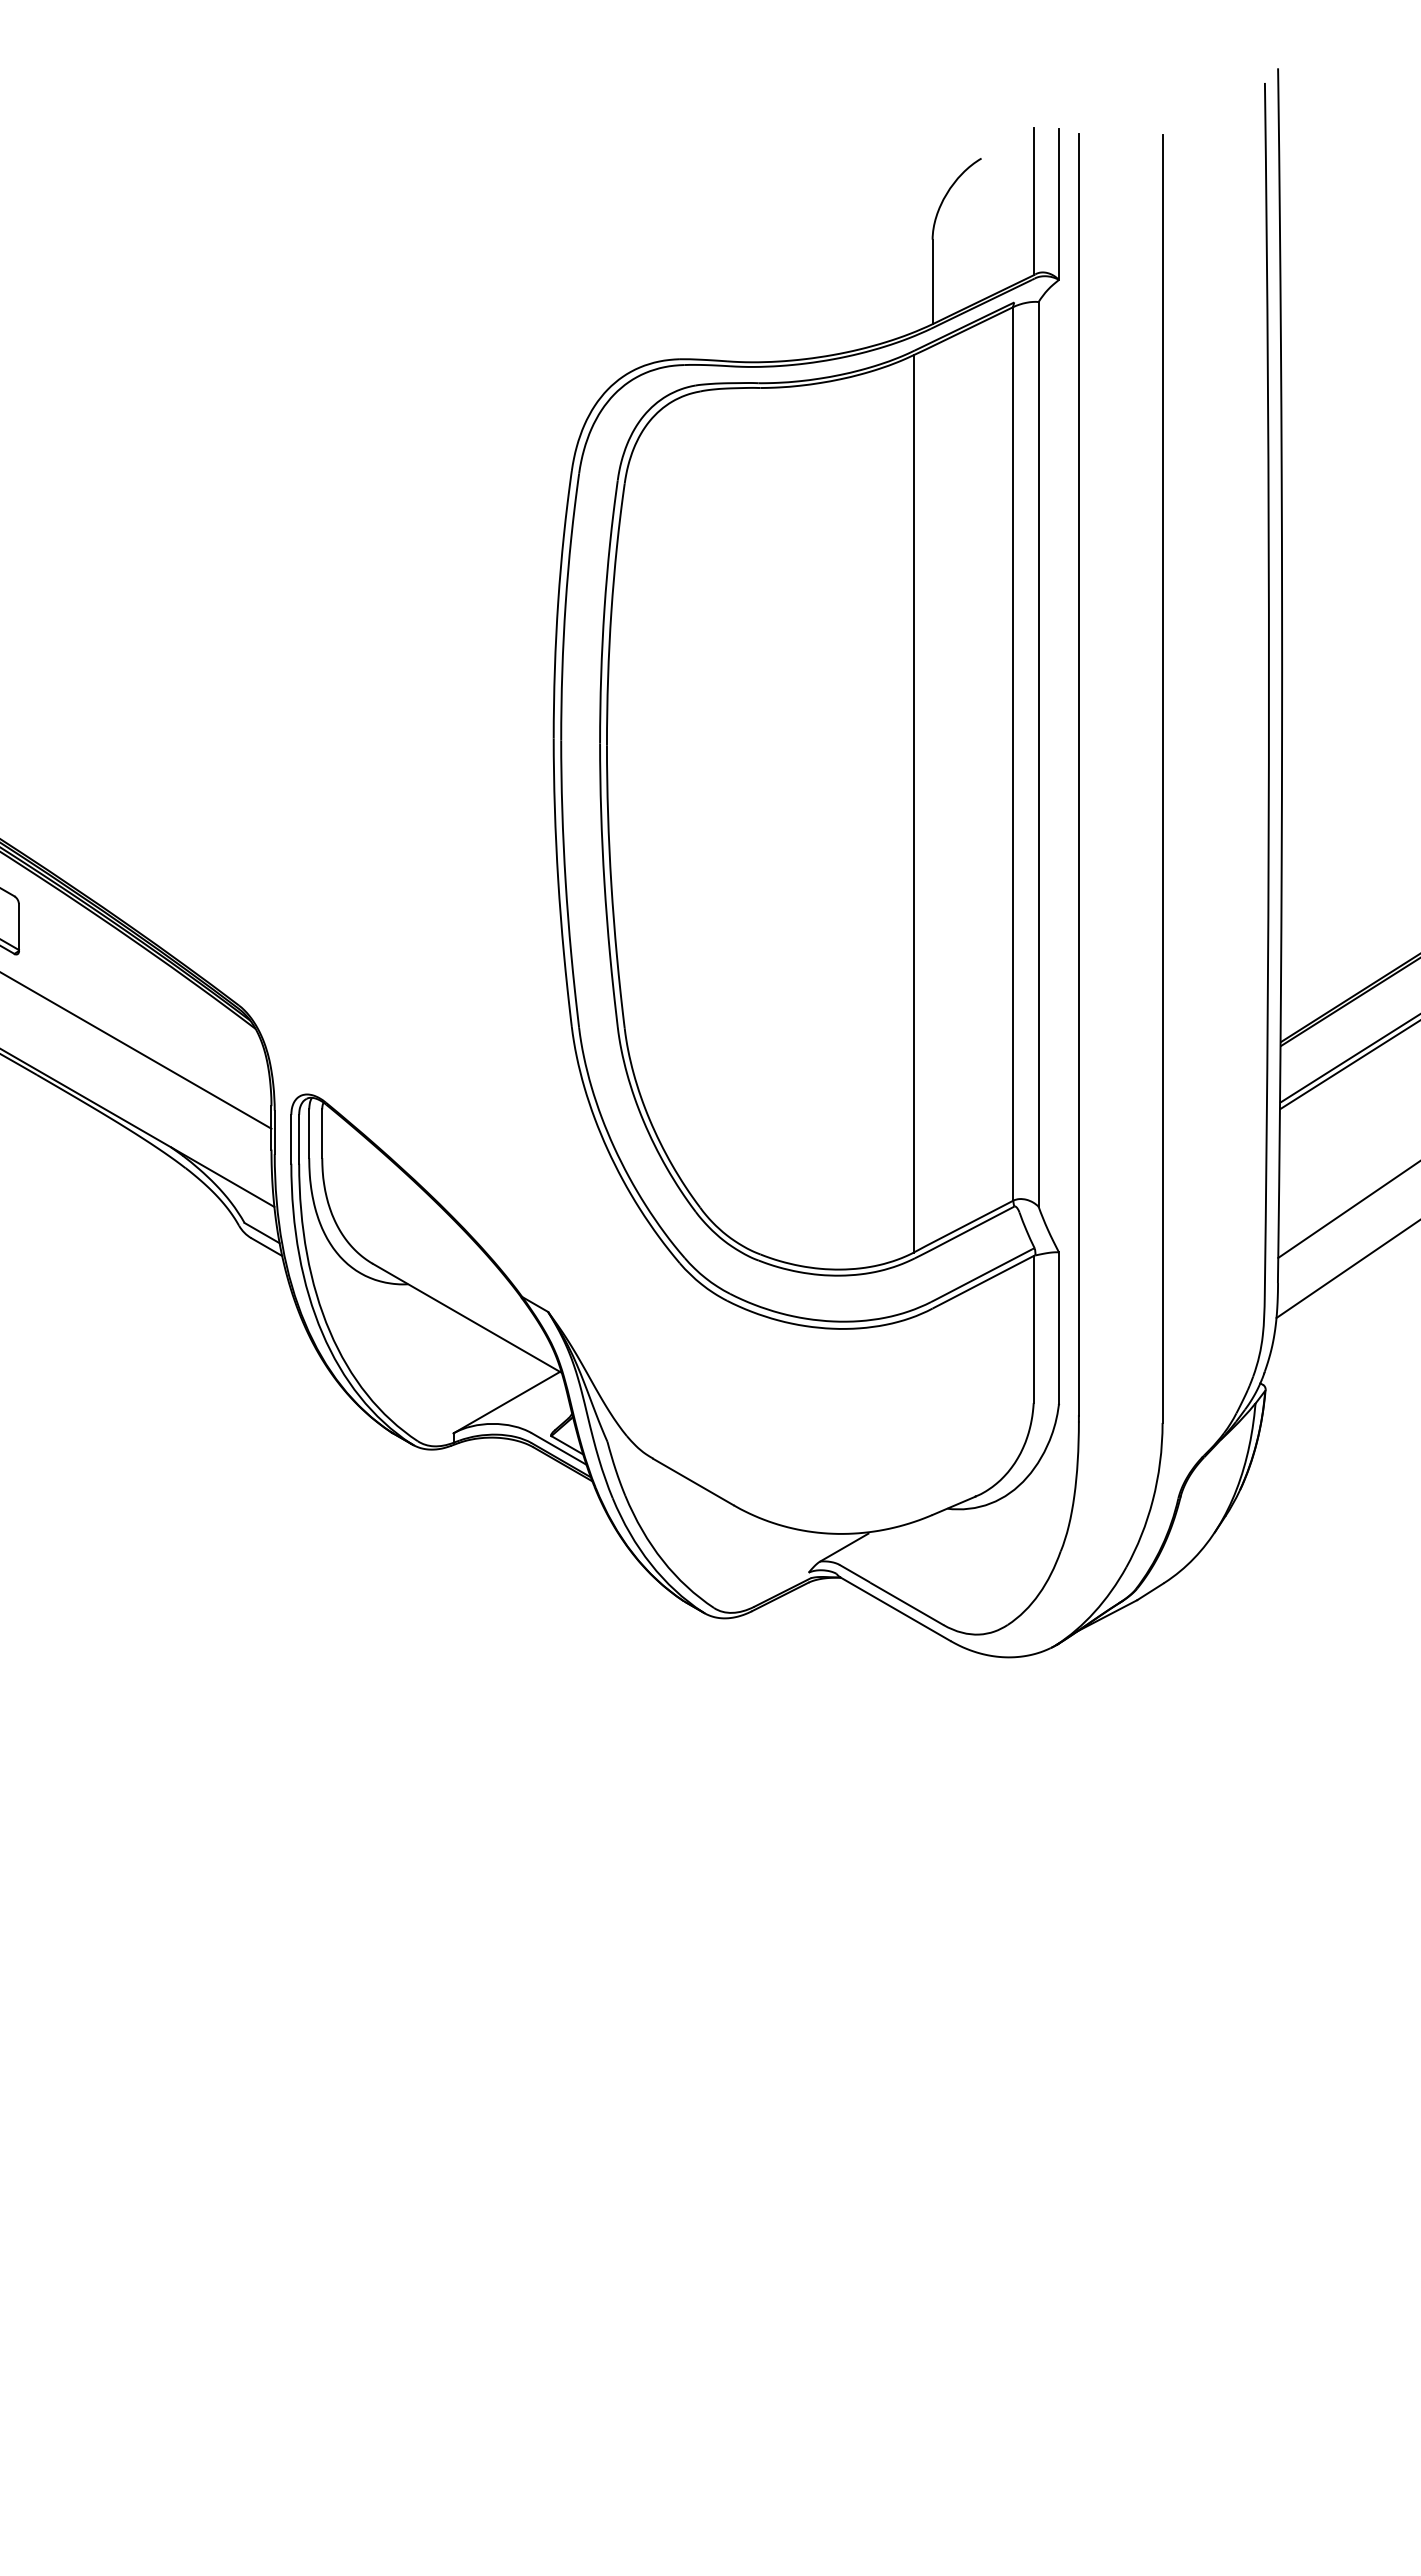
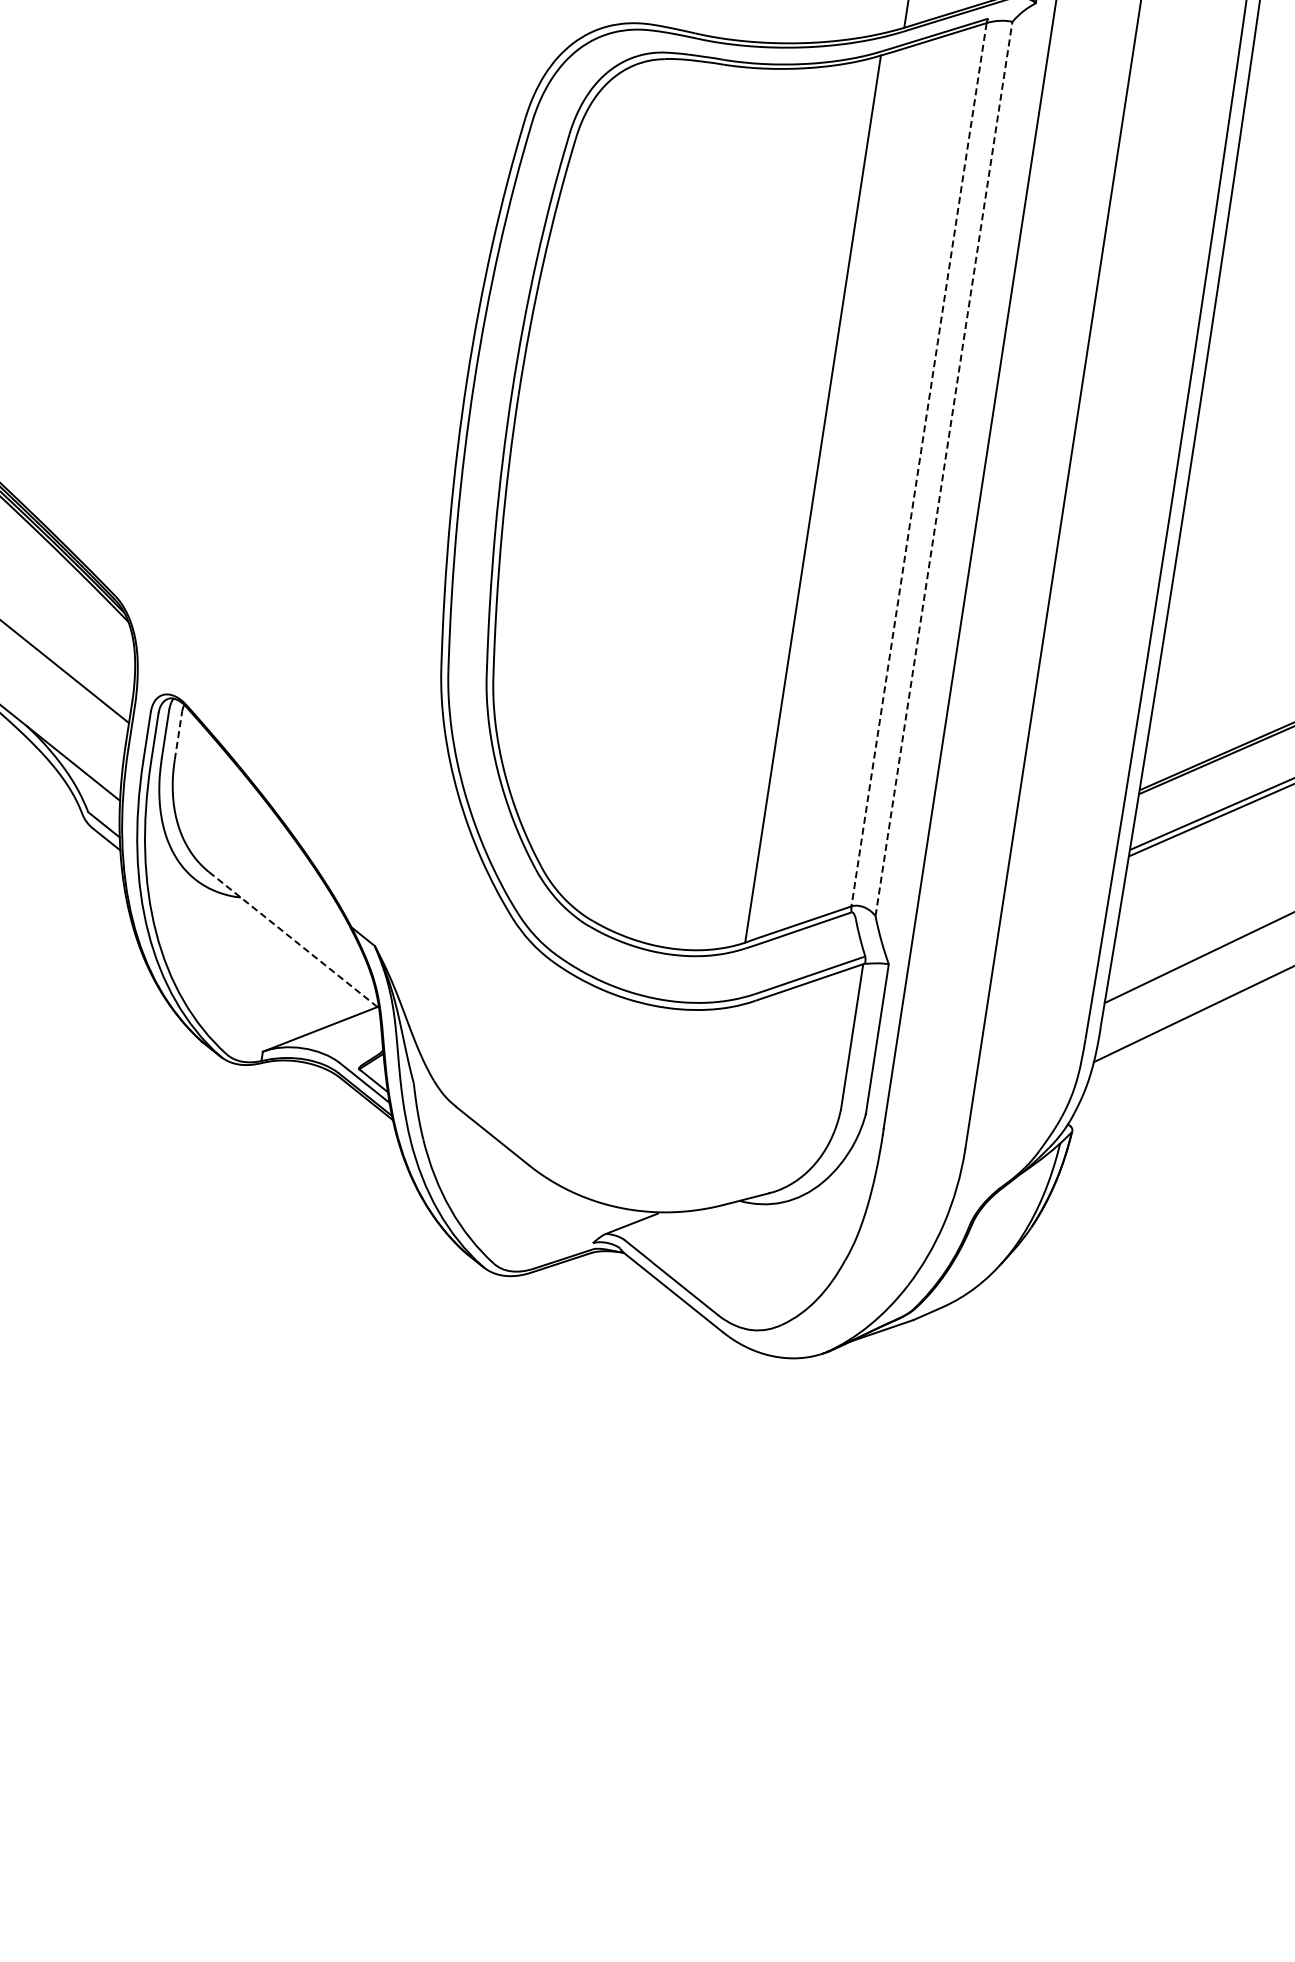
line: (1013, 753) -> (919, 464), solid -> dashed
line: (1038, 753) -> (944, 468), solid -> dashed
line: (322, 1133) -> (178, 735), solid -> dashed
line: (467, 1318) -> (294, 940), solid -> dashed

